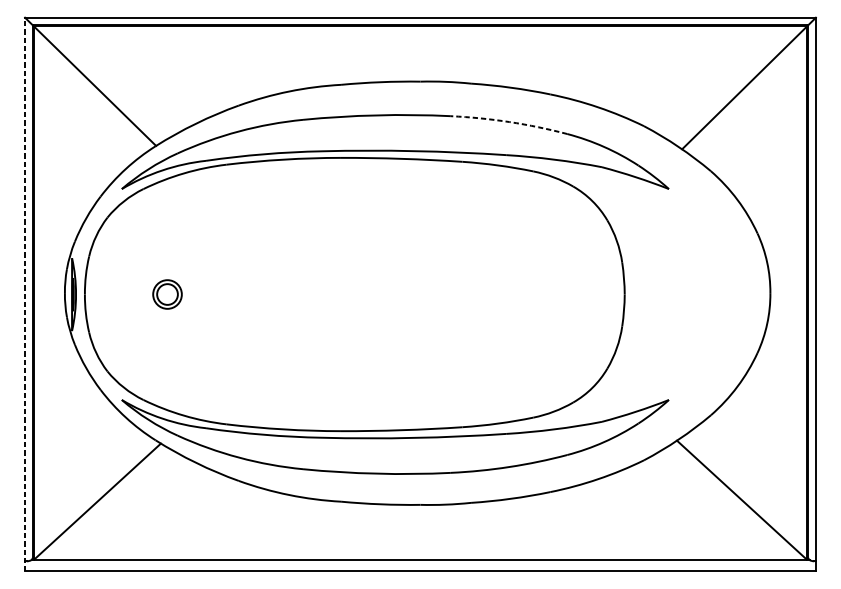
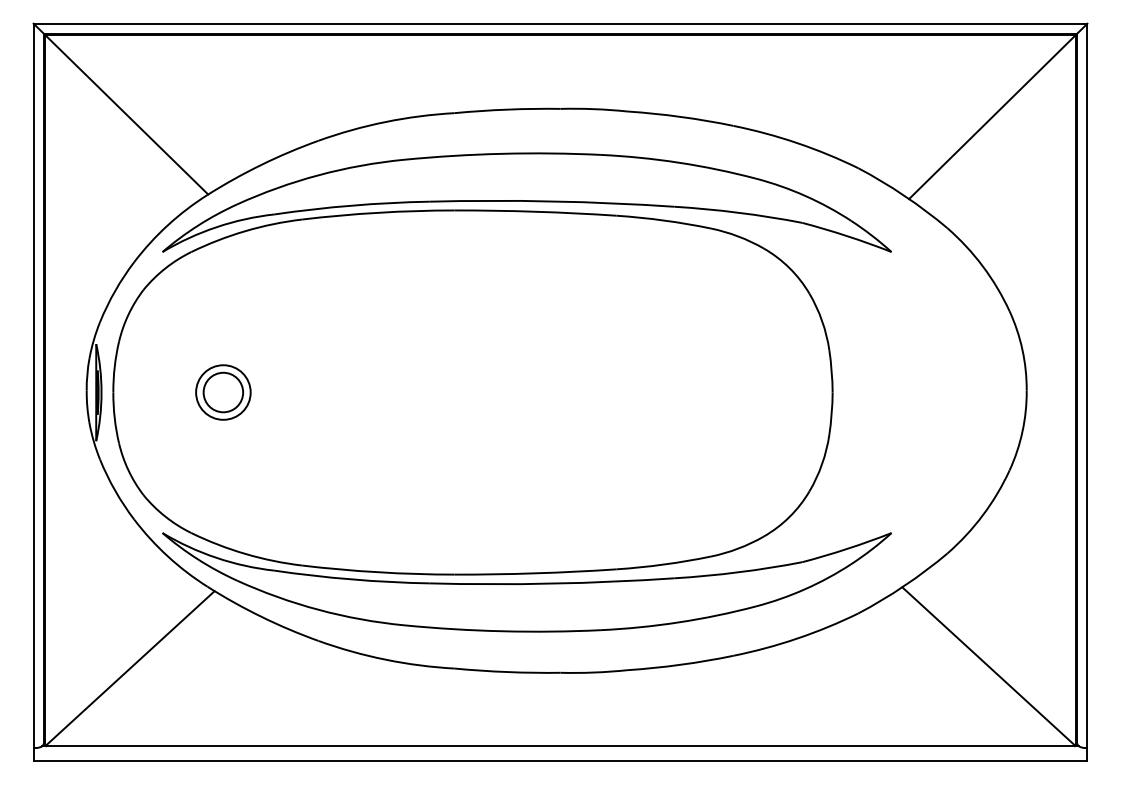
arc: (509, 121) -> (679, 162), dashed -> solid
line: (24, 294) -> (33, 392), dashed -> solid
part: (167, 294) -> (223, 392), size x1.43

